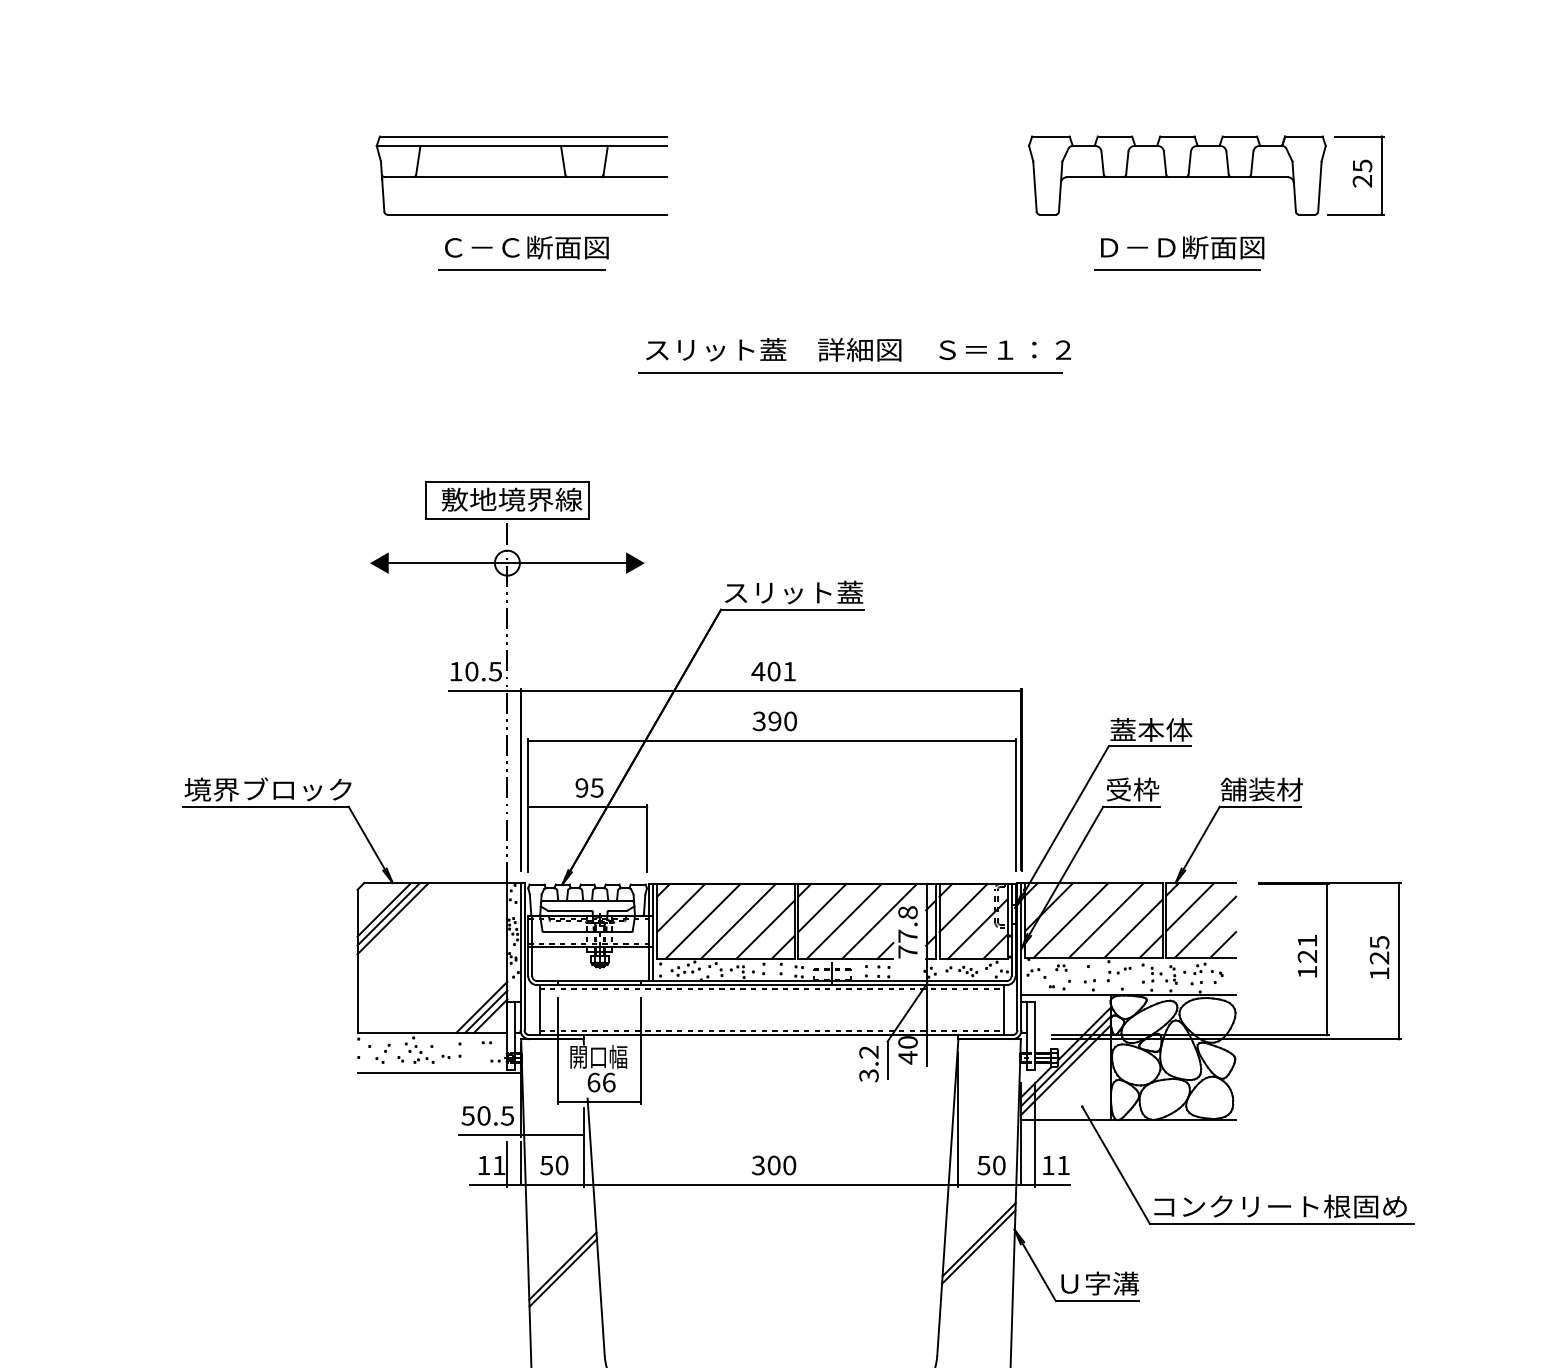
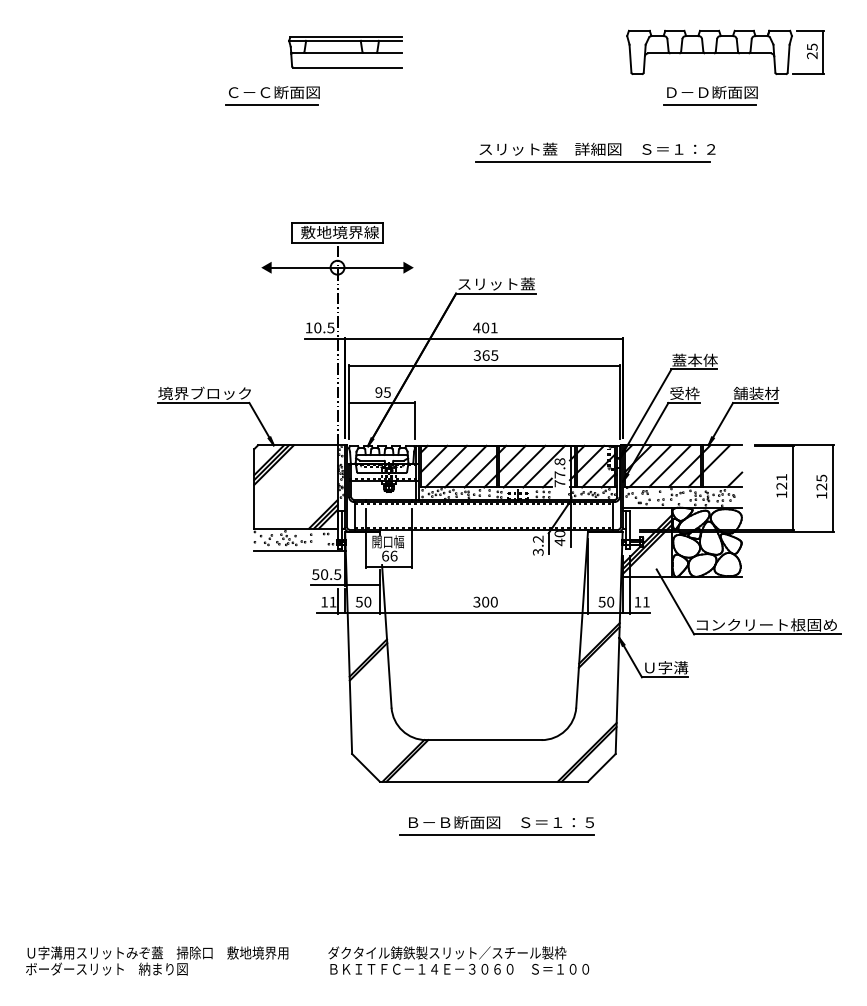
part: (521, 173) -> (345, 51), size x0.7
part: (523, 252) -> (272, 95), moved
part: (854, 355) -> (595, 152), moved
text: (782, 721) -> (490, 355), 390 -> 365
line: (1206, 926) -> (725, 469), removed

